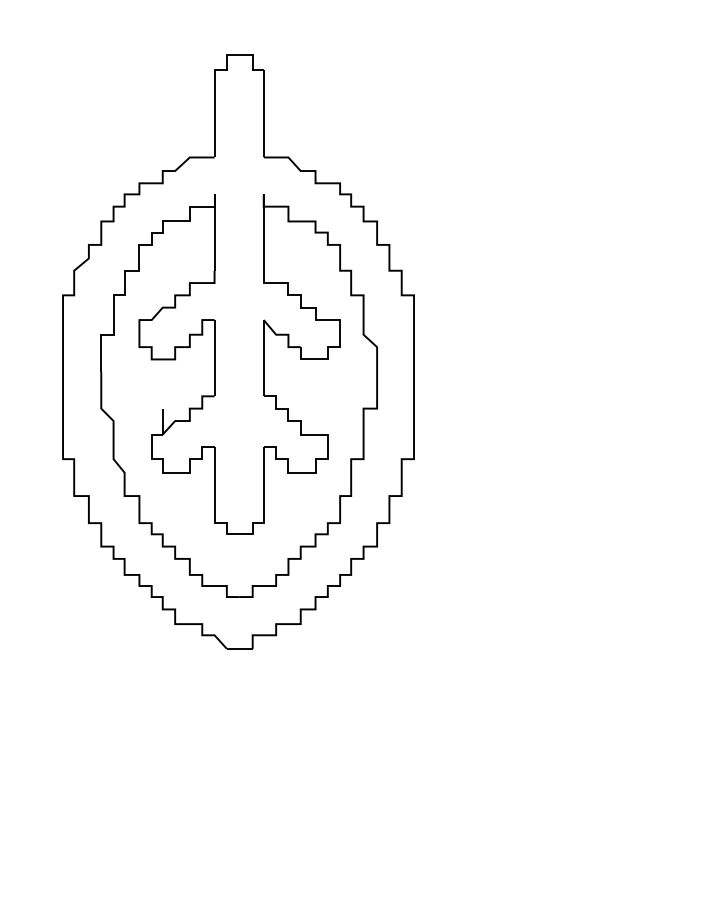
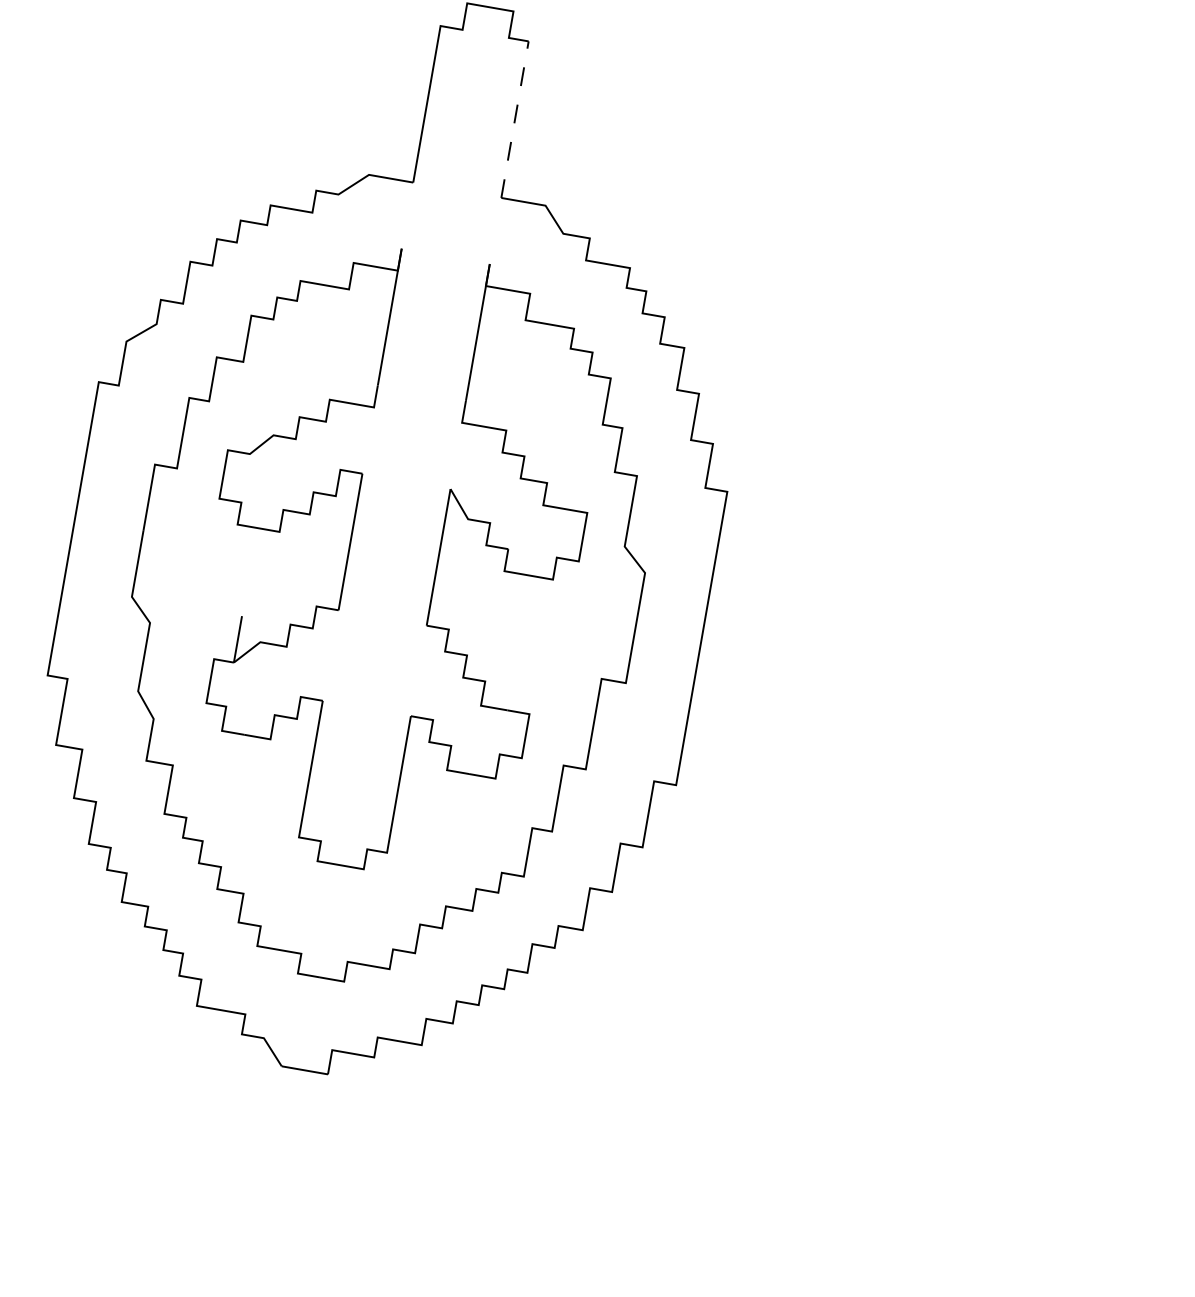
line: (263, 113) -> (514, 119), solid -> dashed

